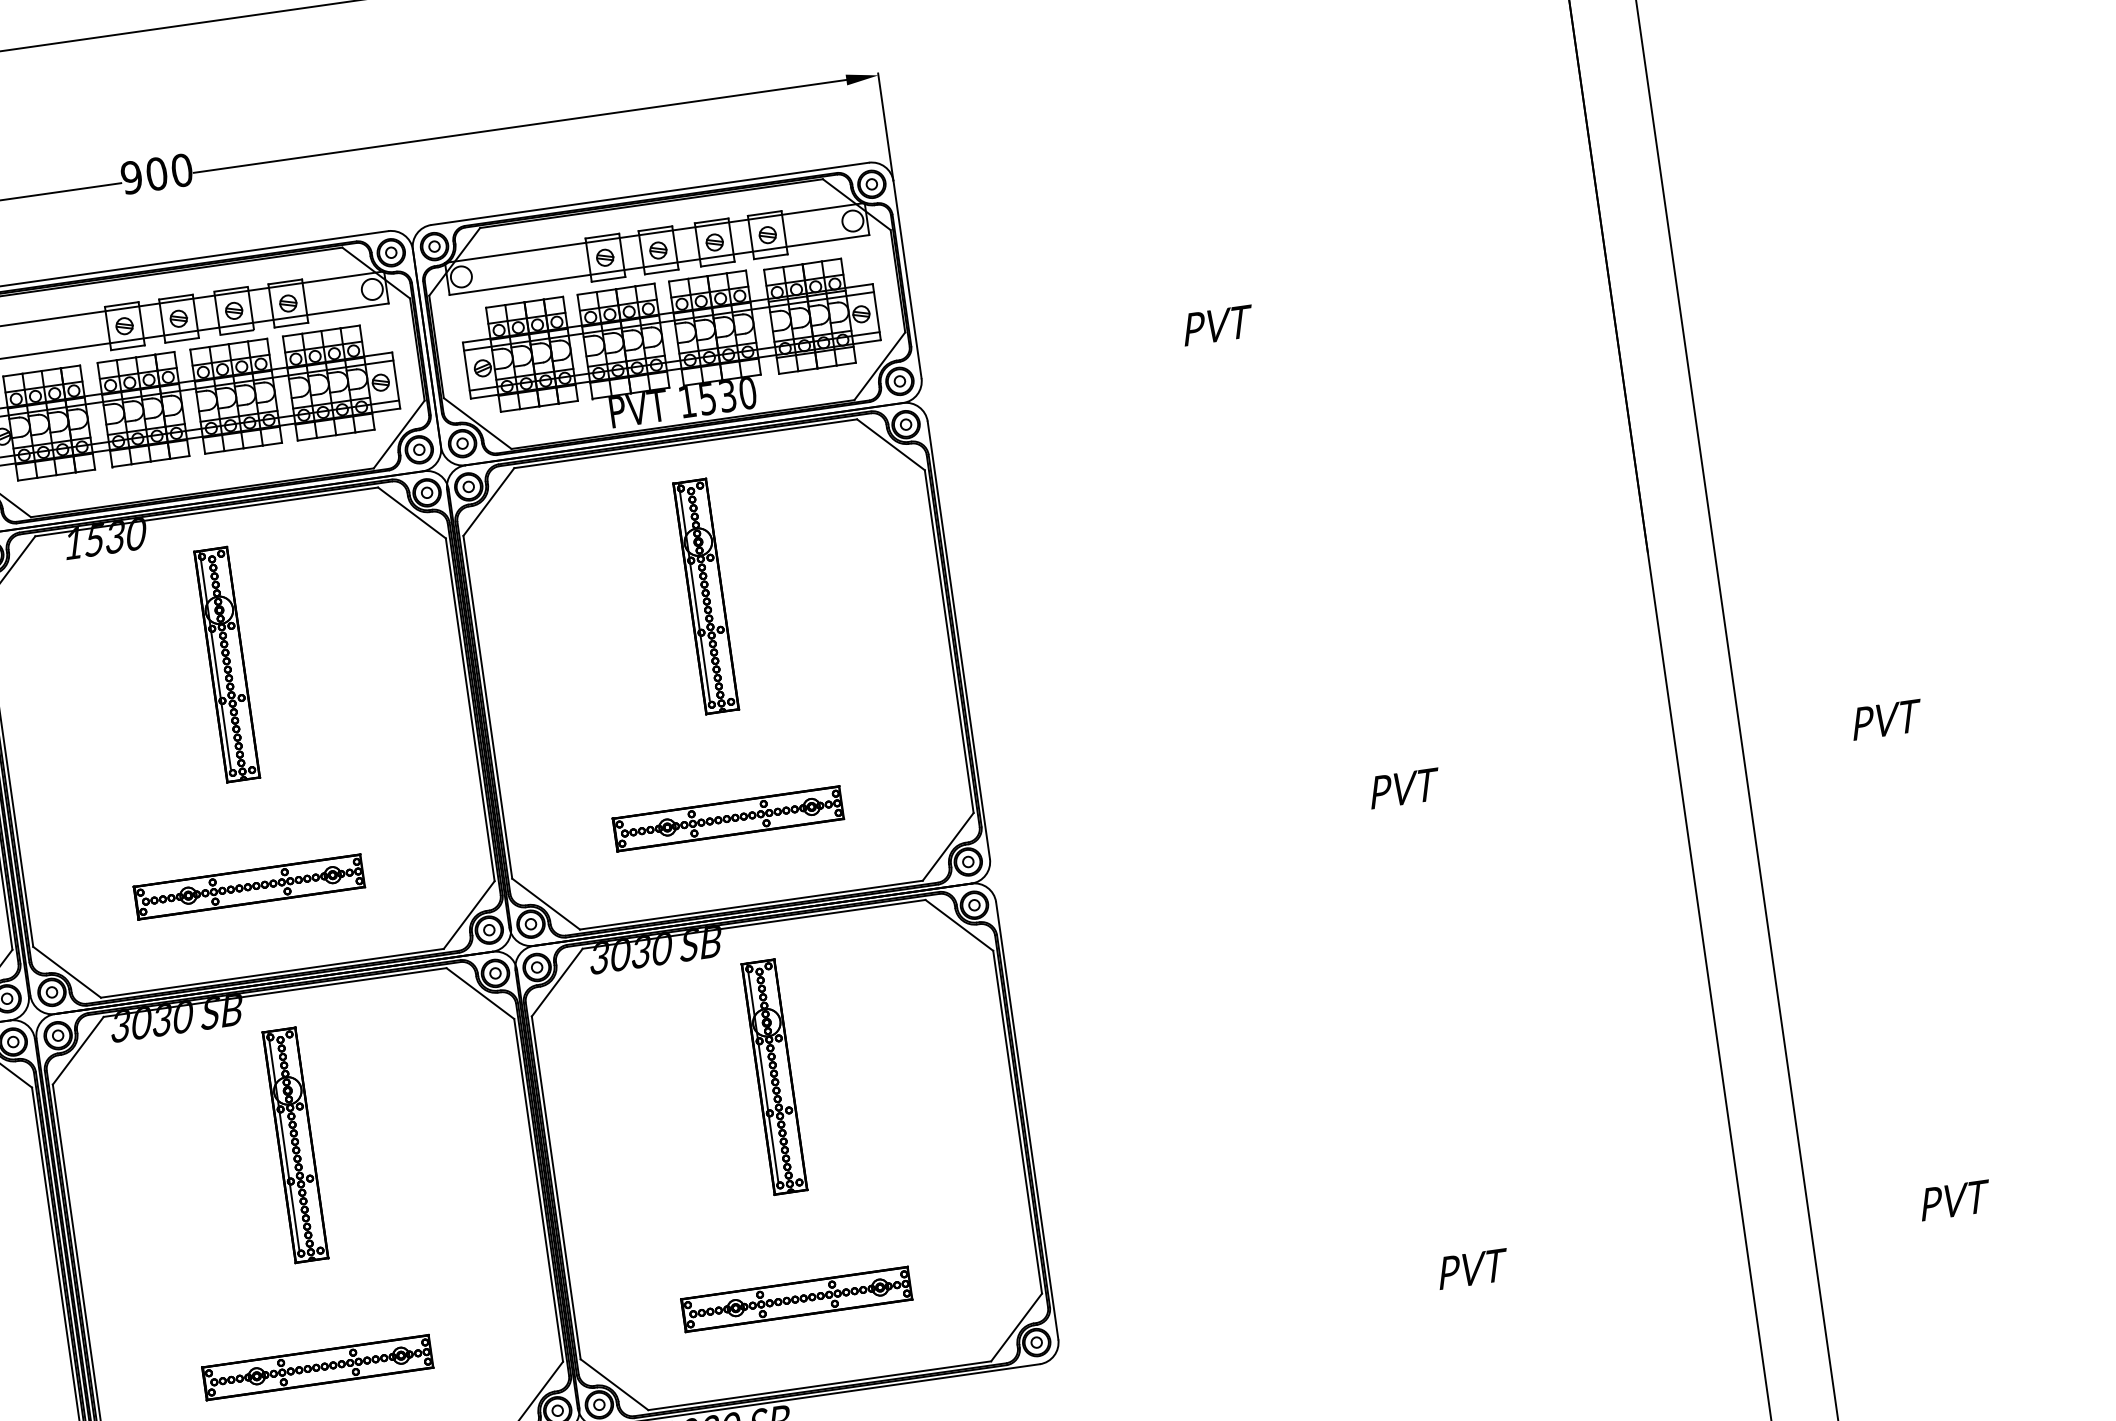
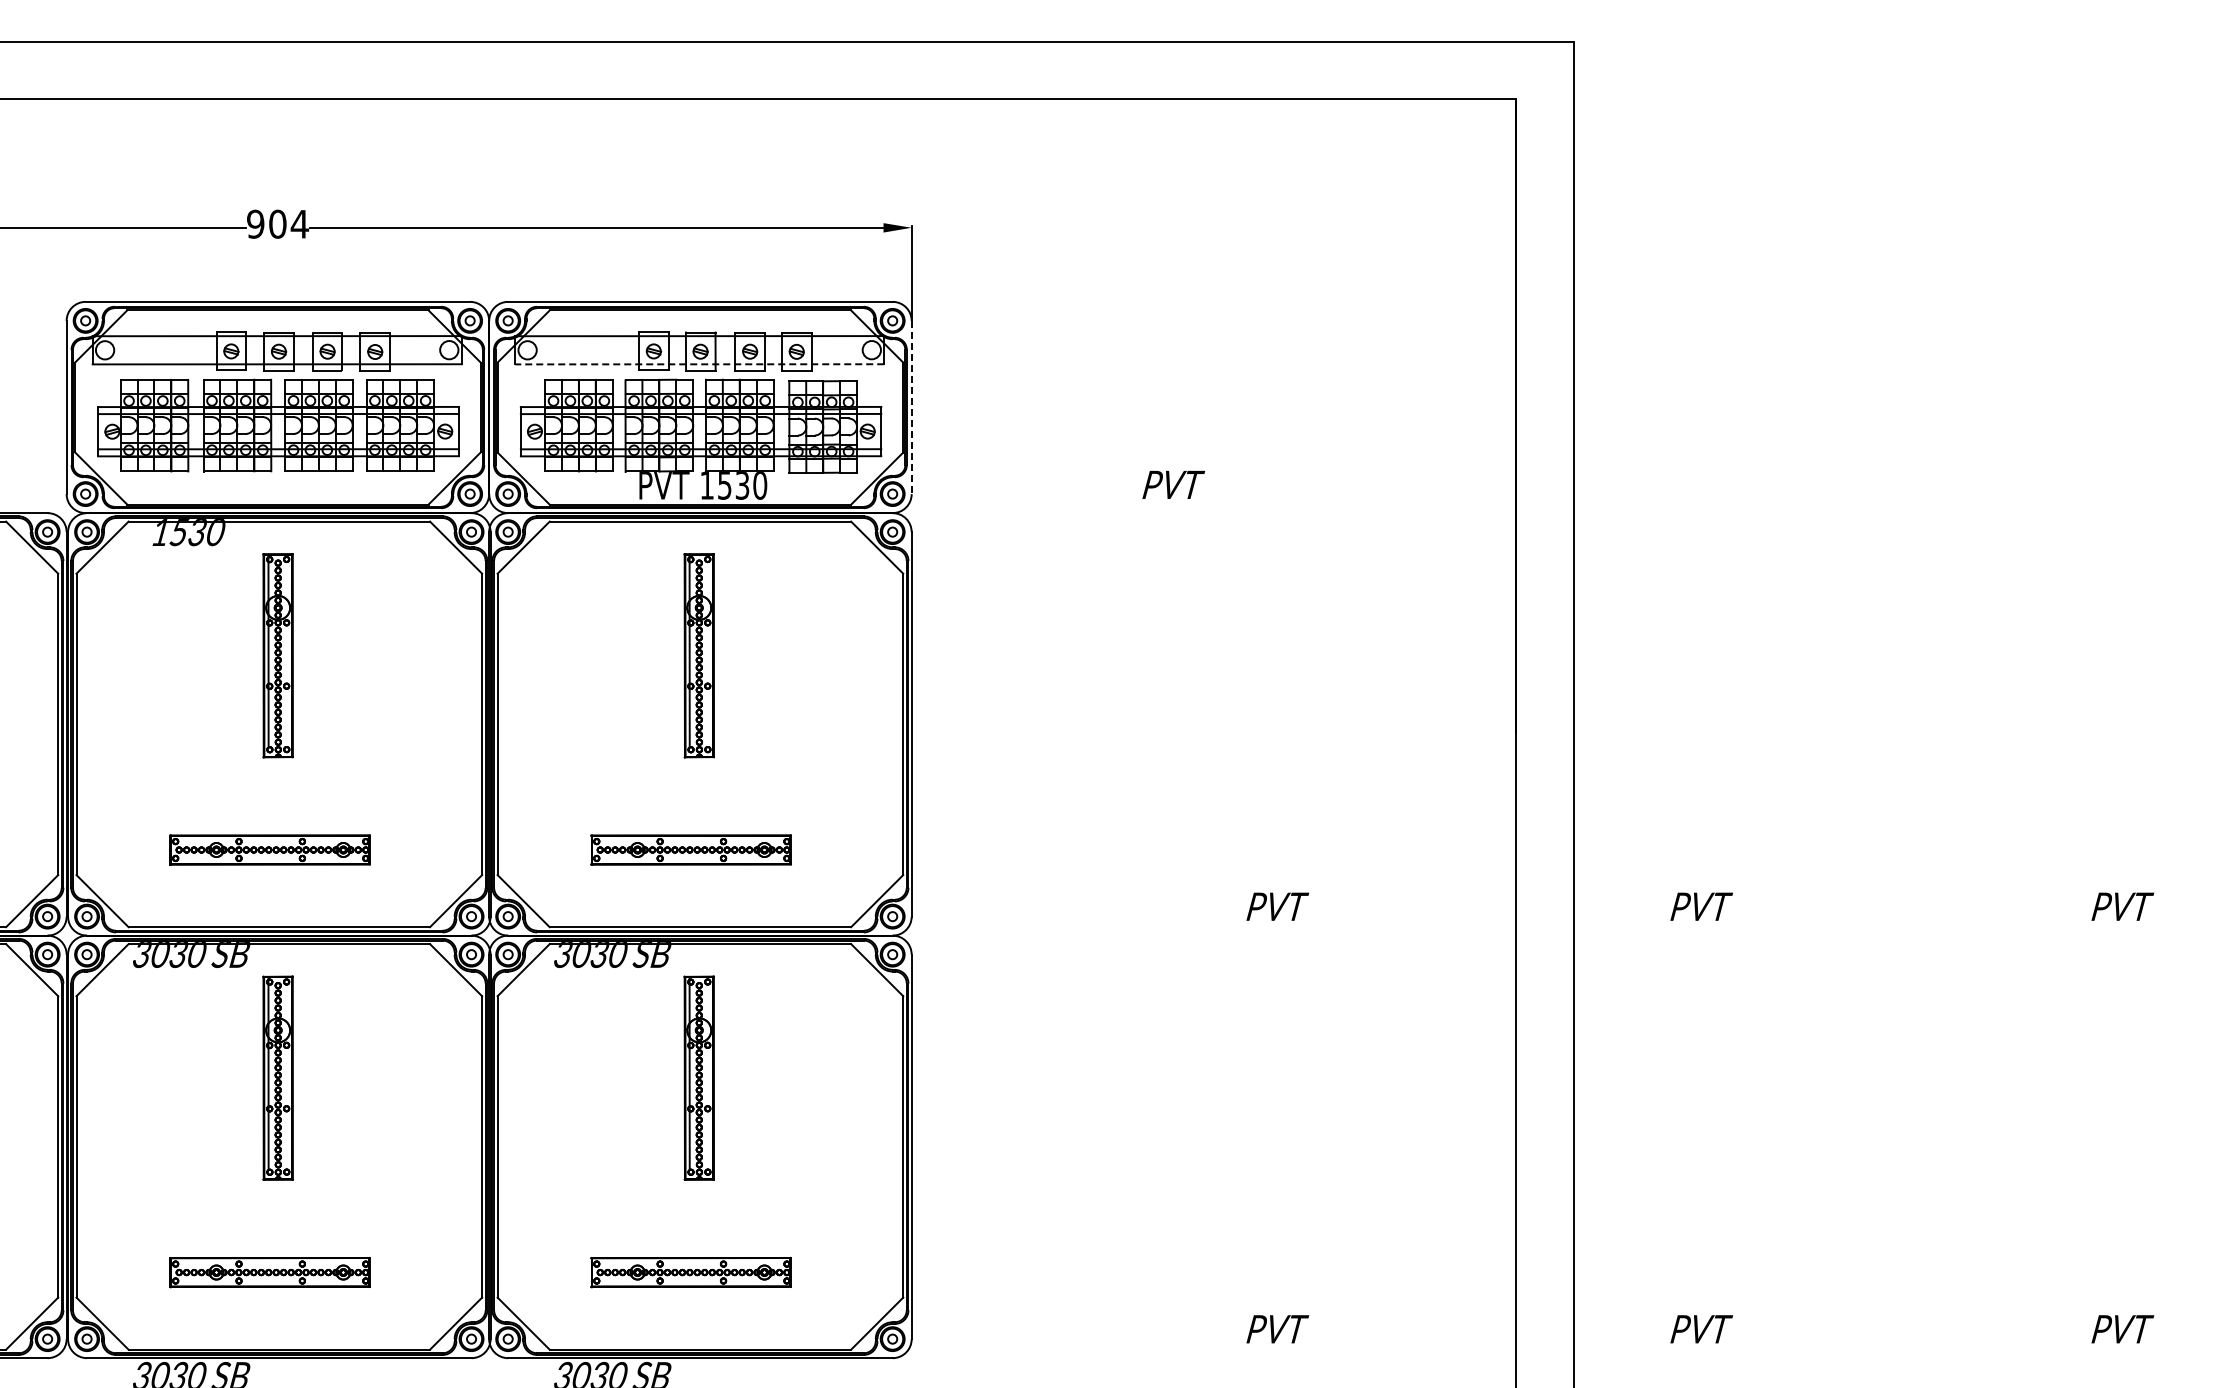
text: (181, 169) -> (299, 223), 900 -> 904
line: (659, 265) -> (699, 364), solid -> dashed
line: (907, 279) -> (911, 407), solid -> dashed

